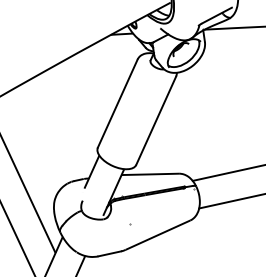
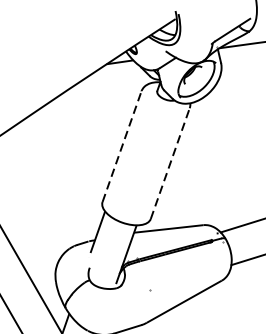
line: (117, 103) -> (121, 146), solid -> dashed
line: (156, 120) -> (170, 163), solid -> dashed

